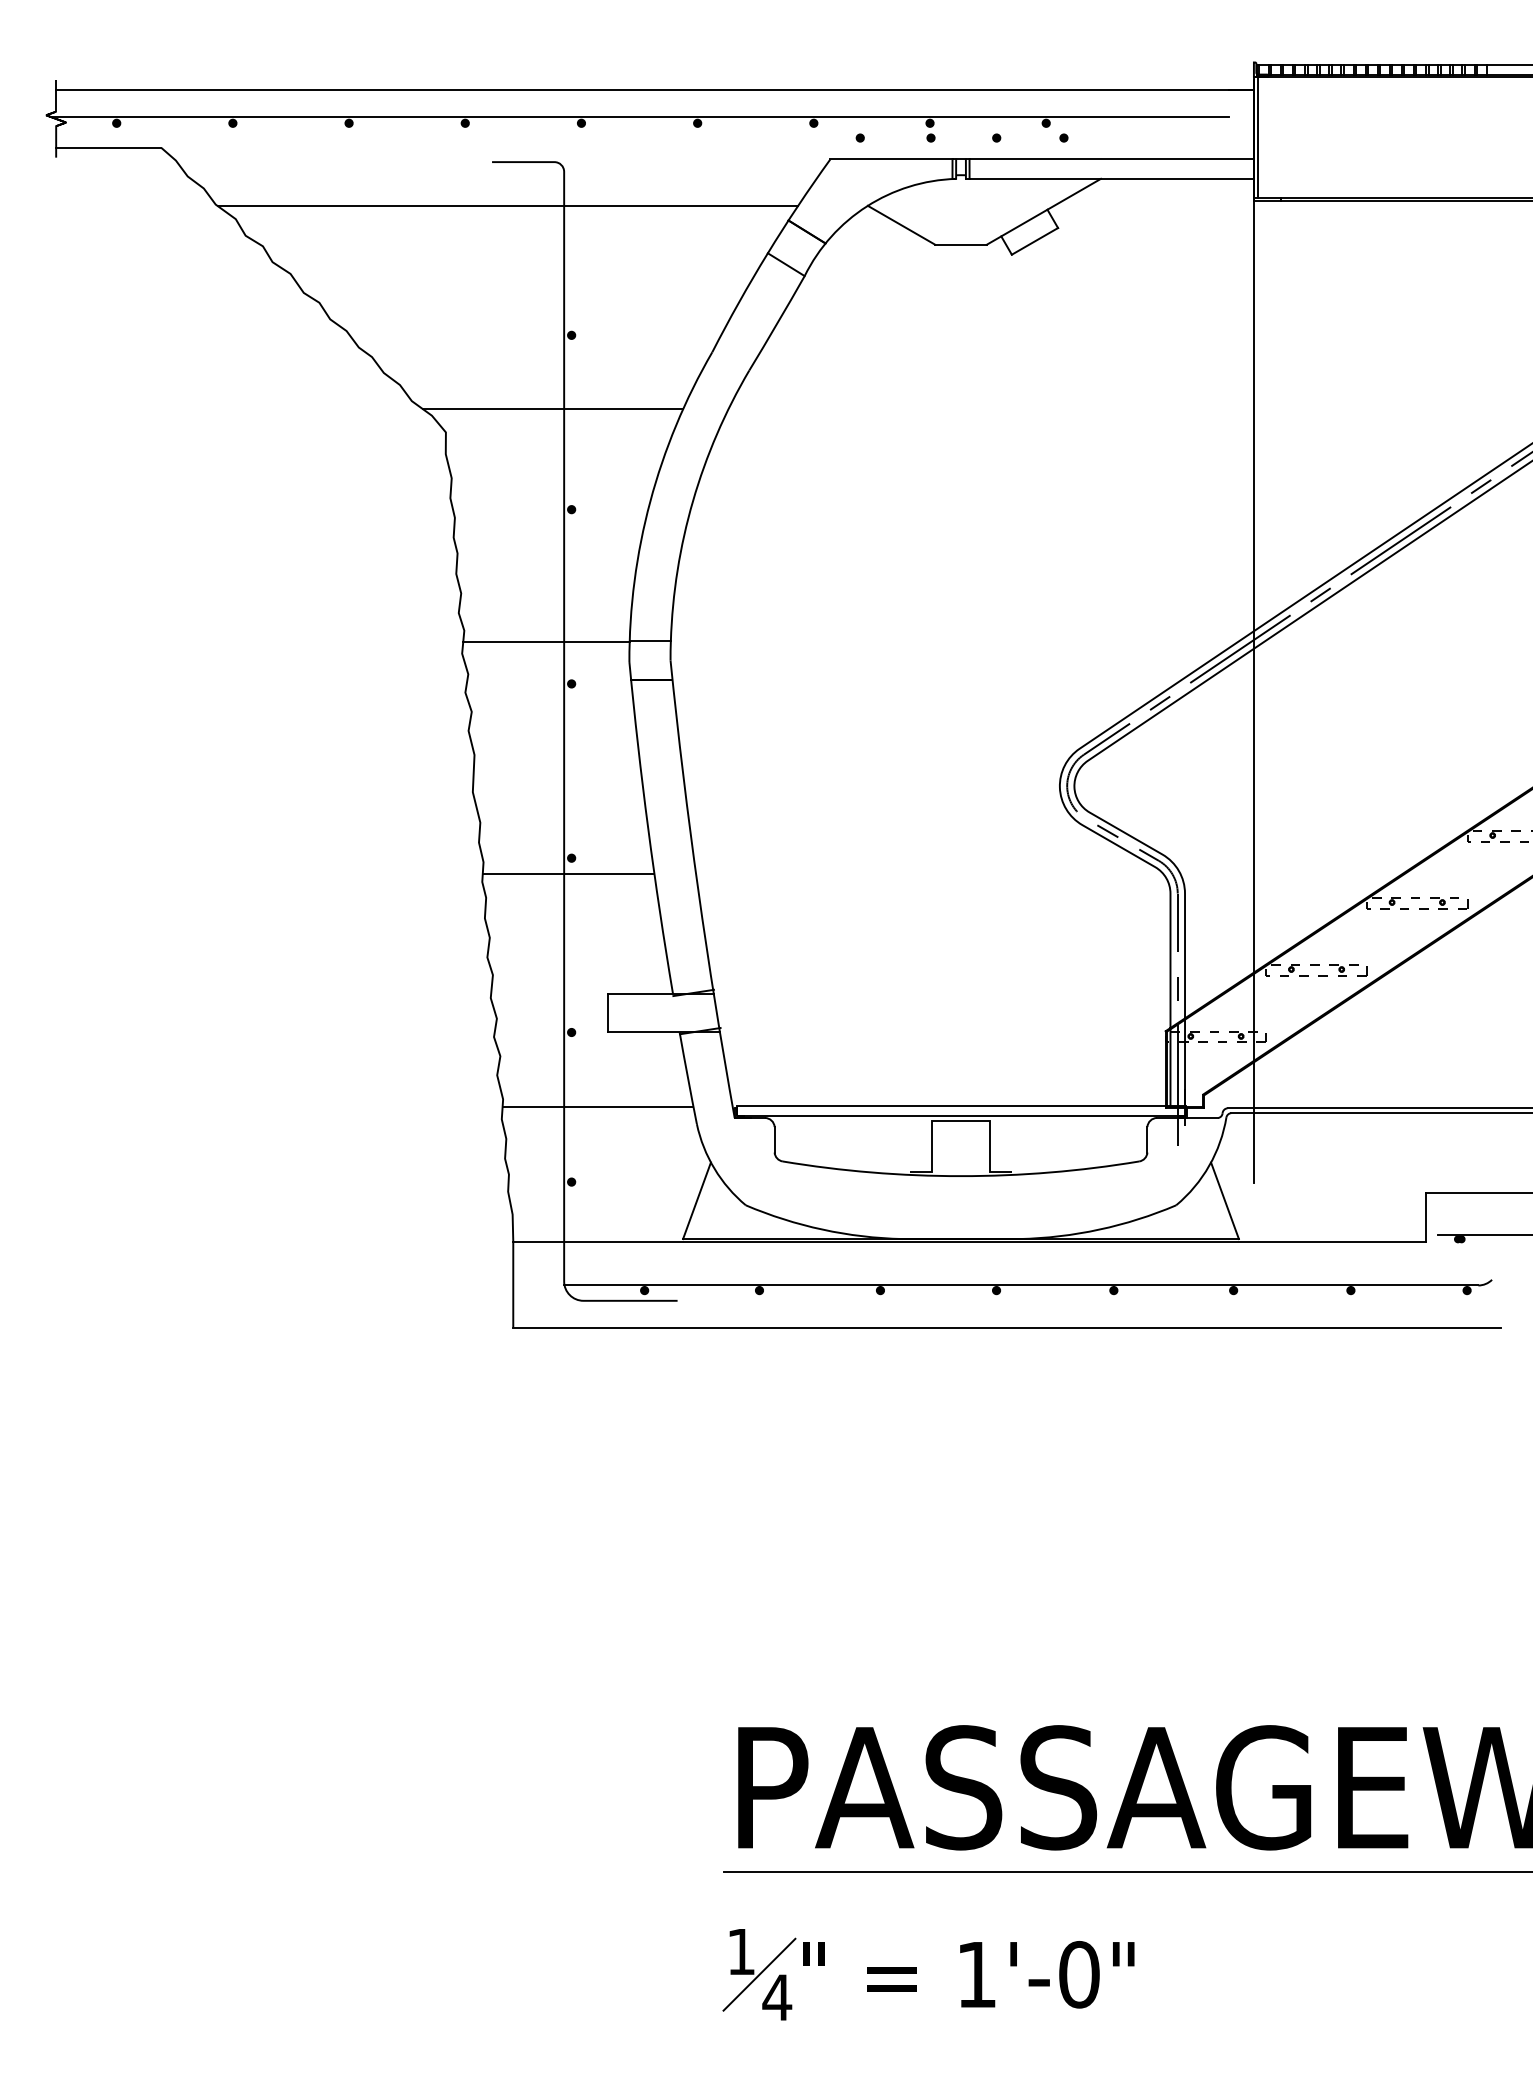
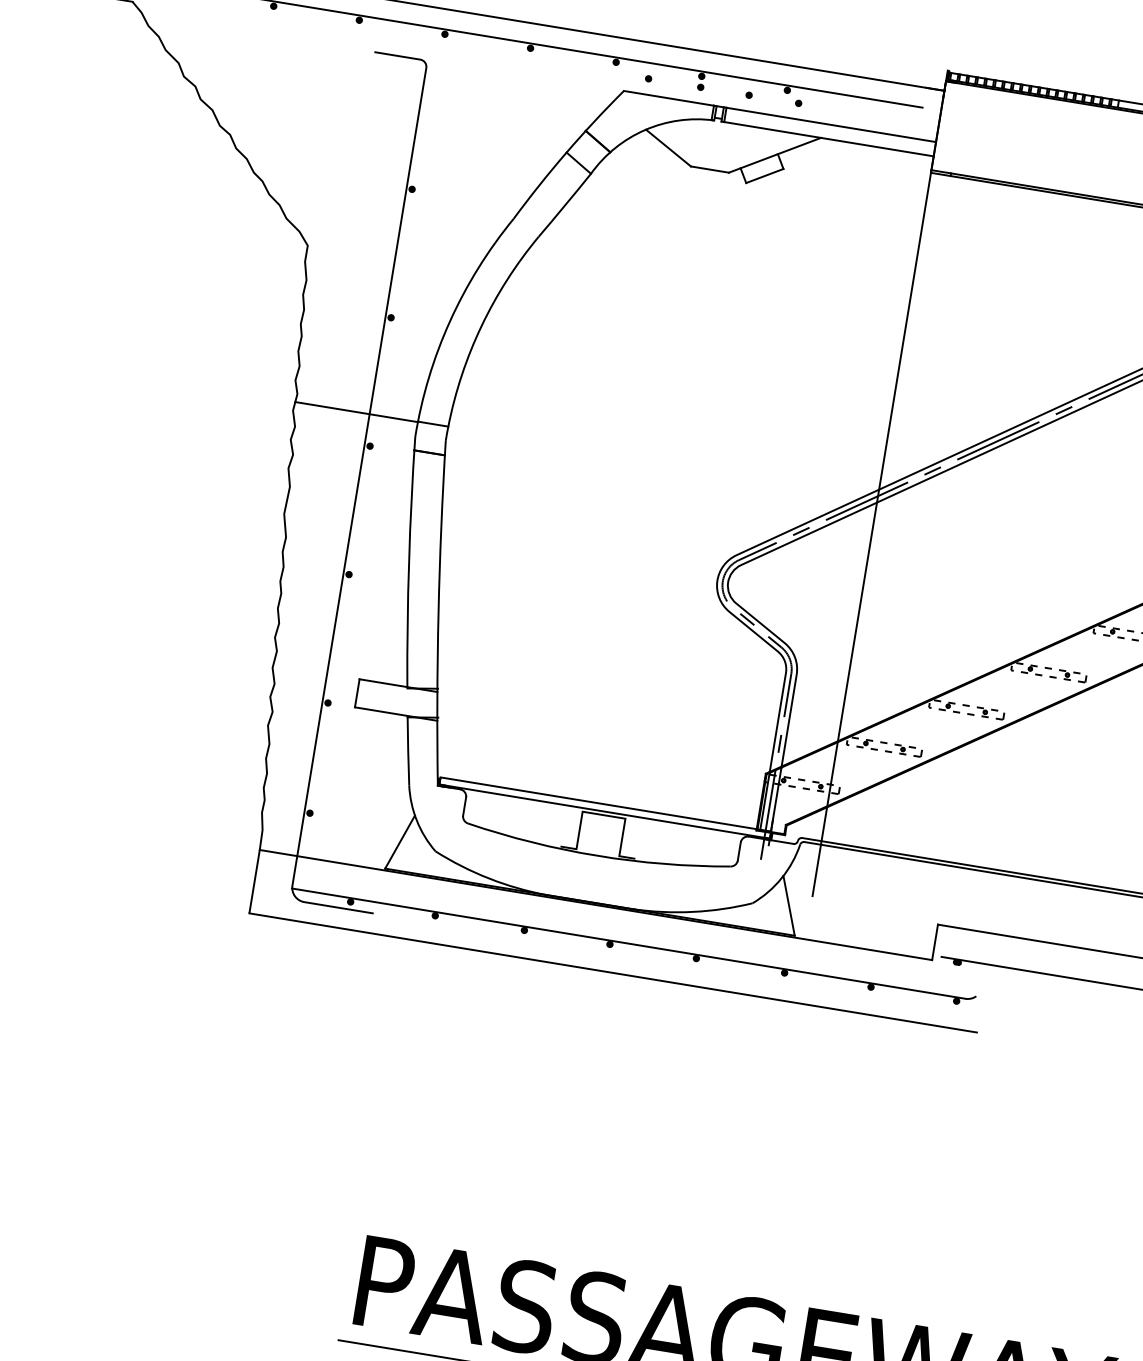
line: (1257, 137) -> (941, 126), removed
line: (507, 206) -> (380, 86), removed
line: (553, 409) -> (389, 241), removed
line: (568, 874) -> (344, 586), removed
line: (597, 1106) -> (338, 760), removed

